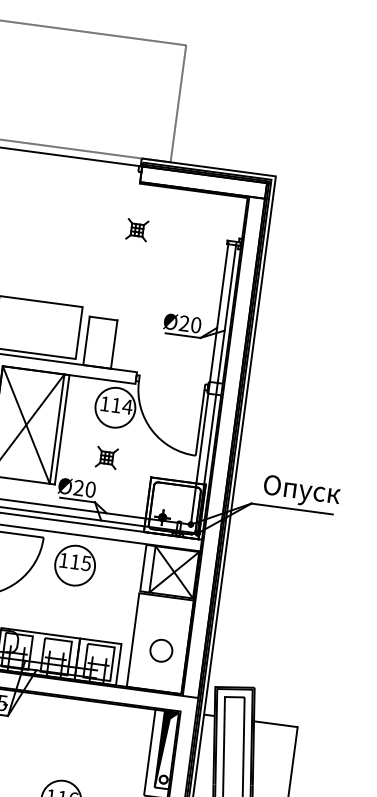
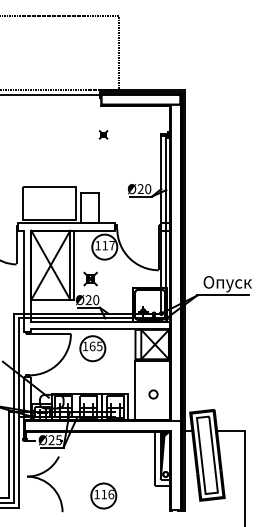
part: (137, 229) -> (103, 134), size x0.6
text: (127, 406) -> (112, 245), 114 -> 117
part: (106, 457) -> (90, 278), moved
text: (75, 562) -> (92, 346), 115 -> 165
circle: (161, 650) -> (153, 394), size x0.6

